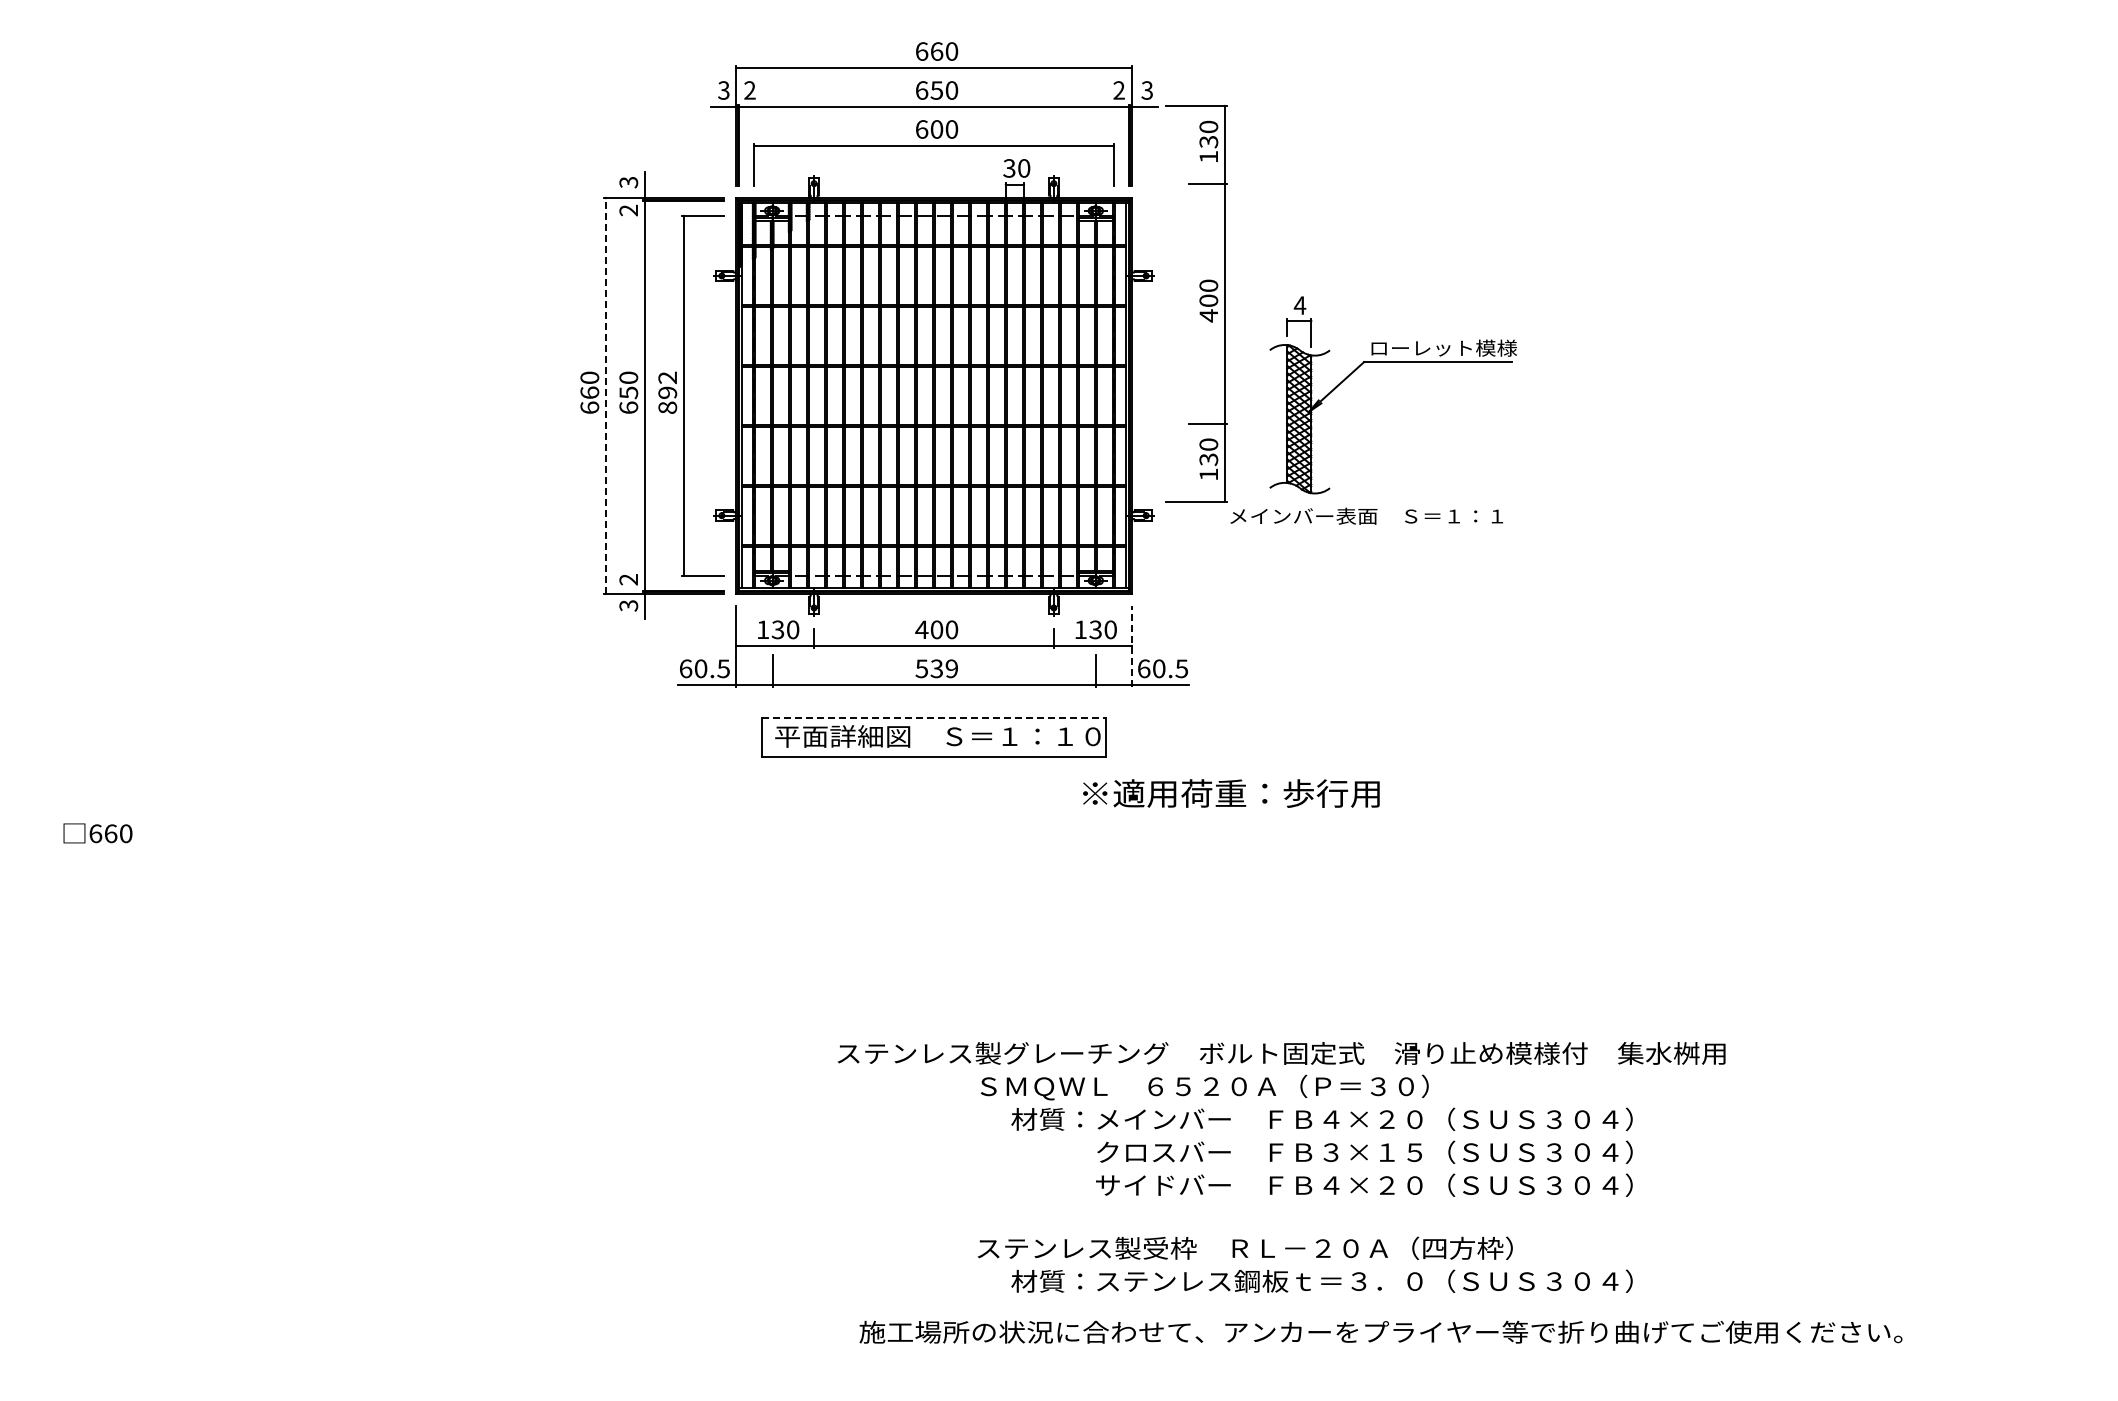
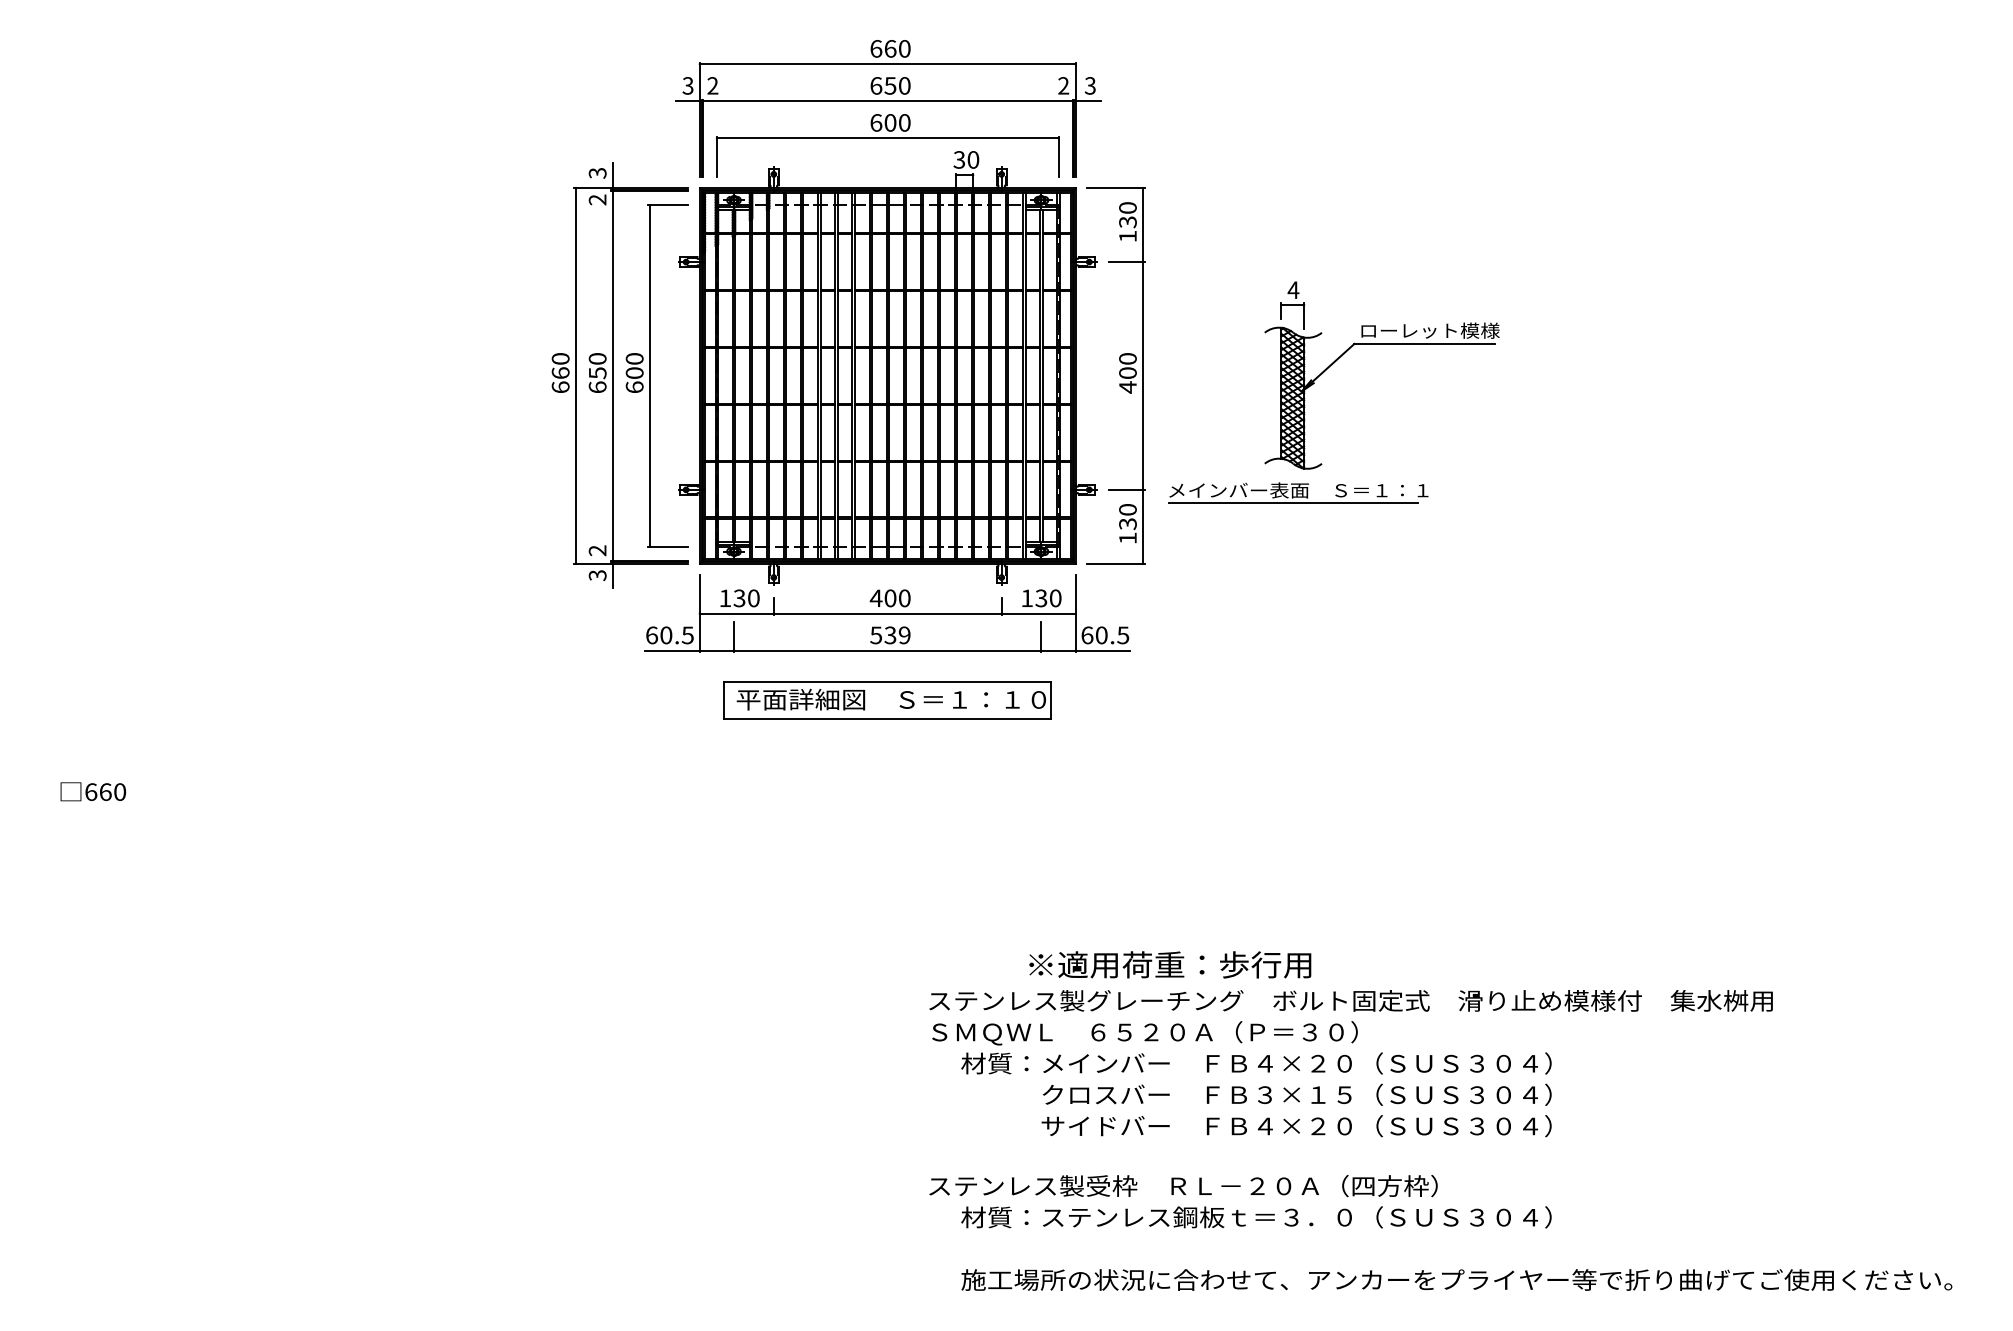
part: (1196, 303) -> (1116, 375), moved
part: (1392, 362) -> (1381, 344), moved
text: (667, 392) -> (634, 372), 892 -> 600
line: (605, 395) -> (575, 375), dashed -> solid
line: (1360, 529) -> (1292, 503), added
line: (1131, 646) -> (1075, 614), dashed -> solid
line: (934, 717) -> (888, 681), dashed -> solid
text: (1231, 793) -> (1170, 964), moved
text: (1281, 1053) -> (1350, 1000), moved
text: (1380, 1331) -> (1456, 1279), moved

